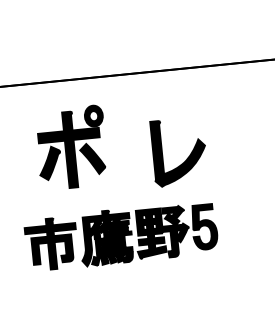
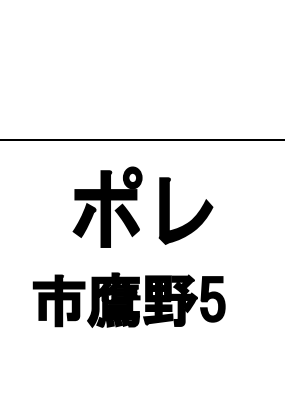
part: (71, 147) -> (107, 206), moved
part: (187, 157) -> (193, 217), moved

